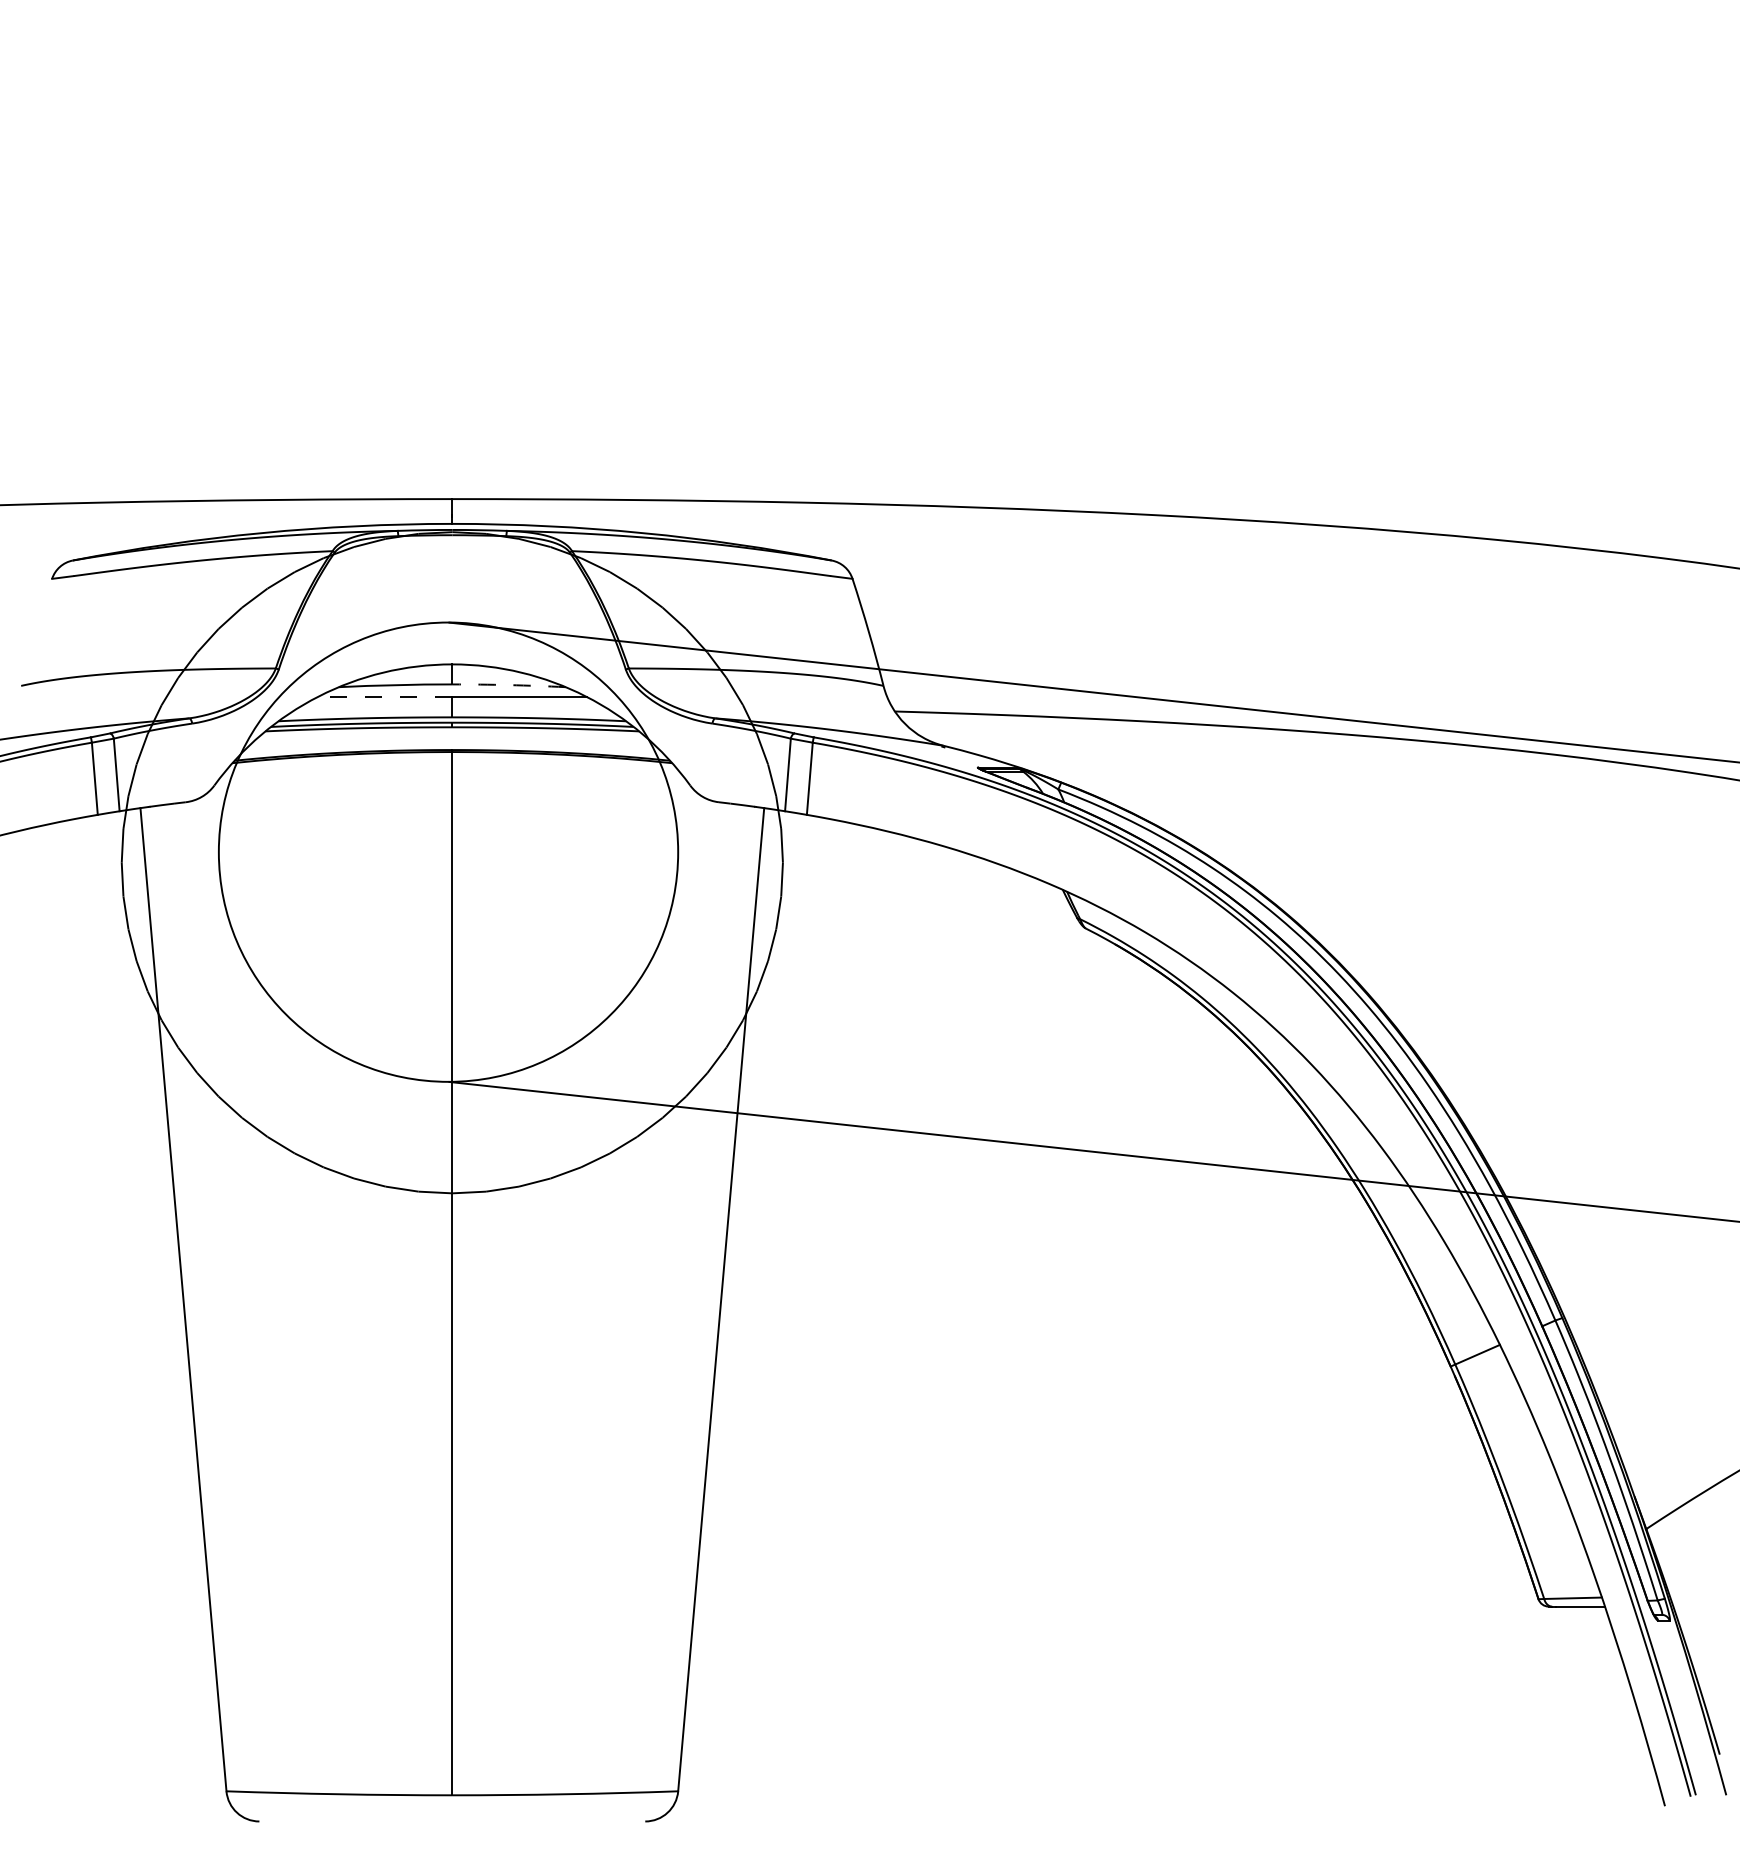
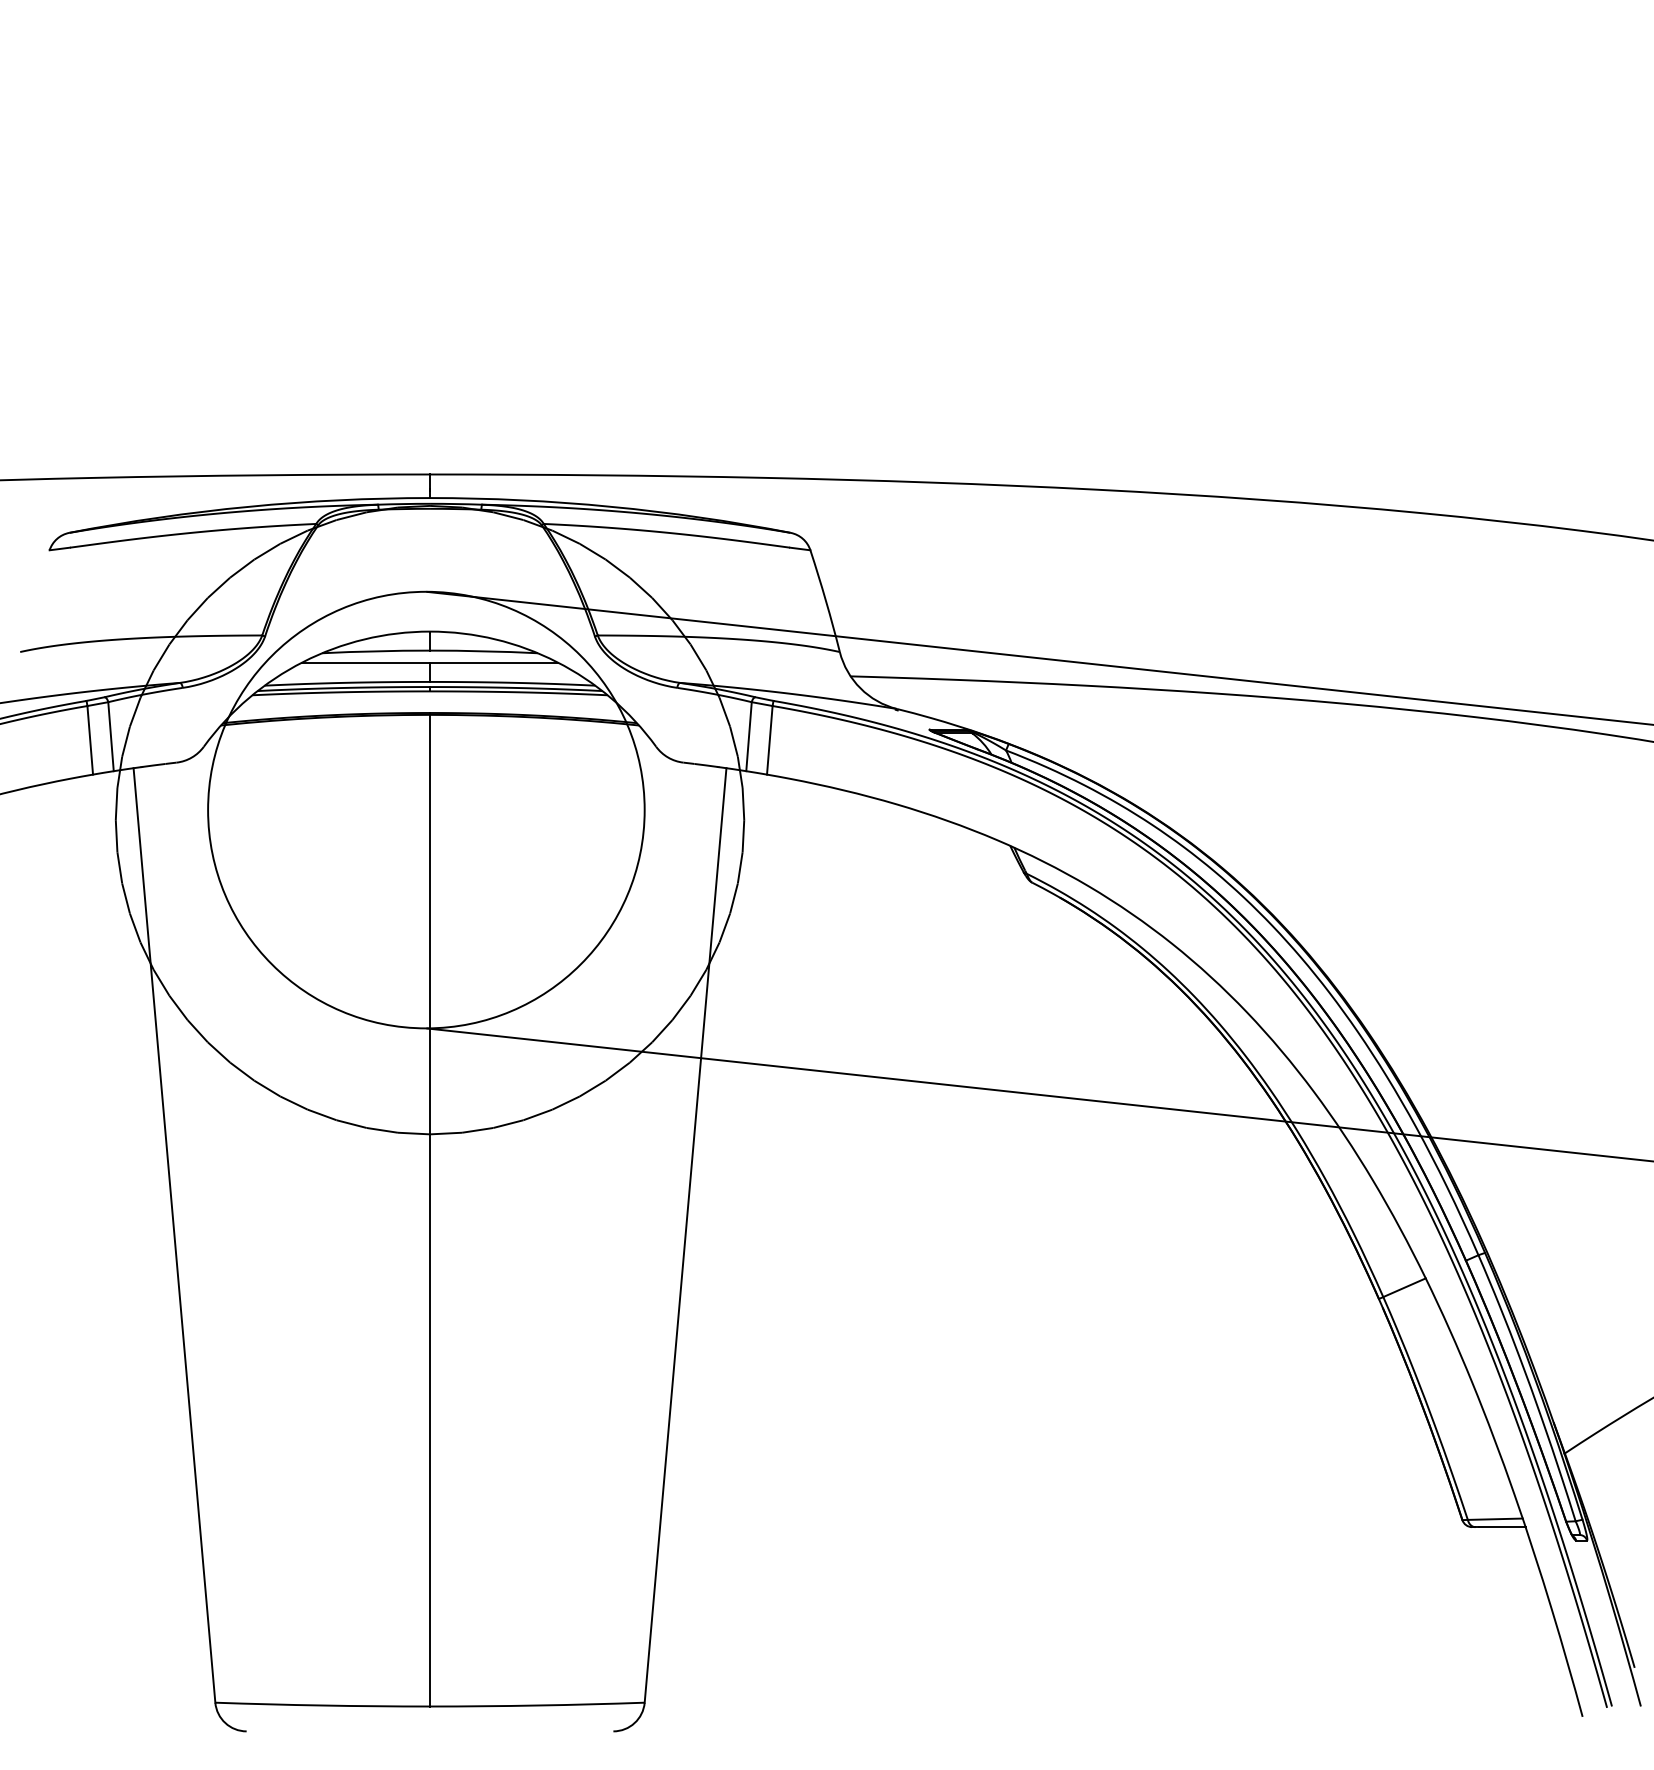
arc: (508, 685) -> (483, 651), dashed -> solid
line: (384, 696) -> (365, 662), dashed -> solid

